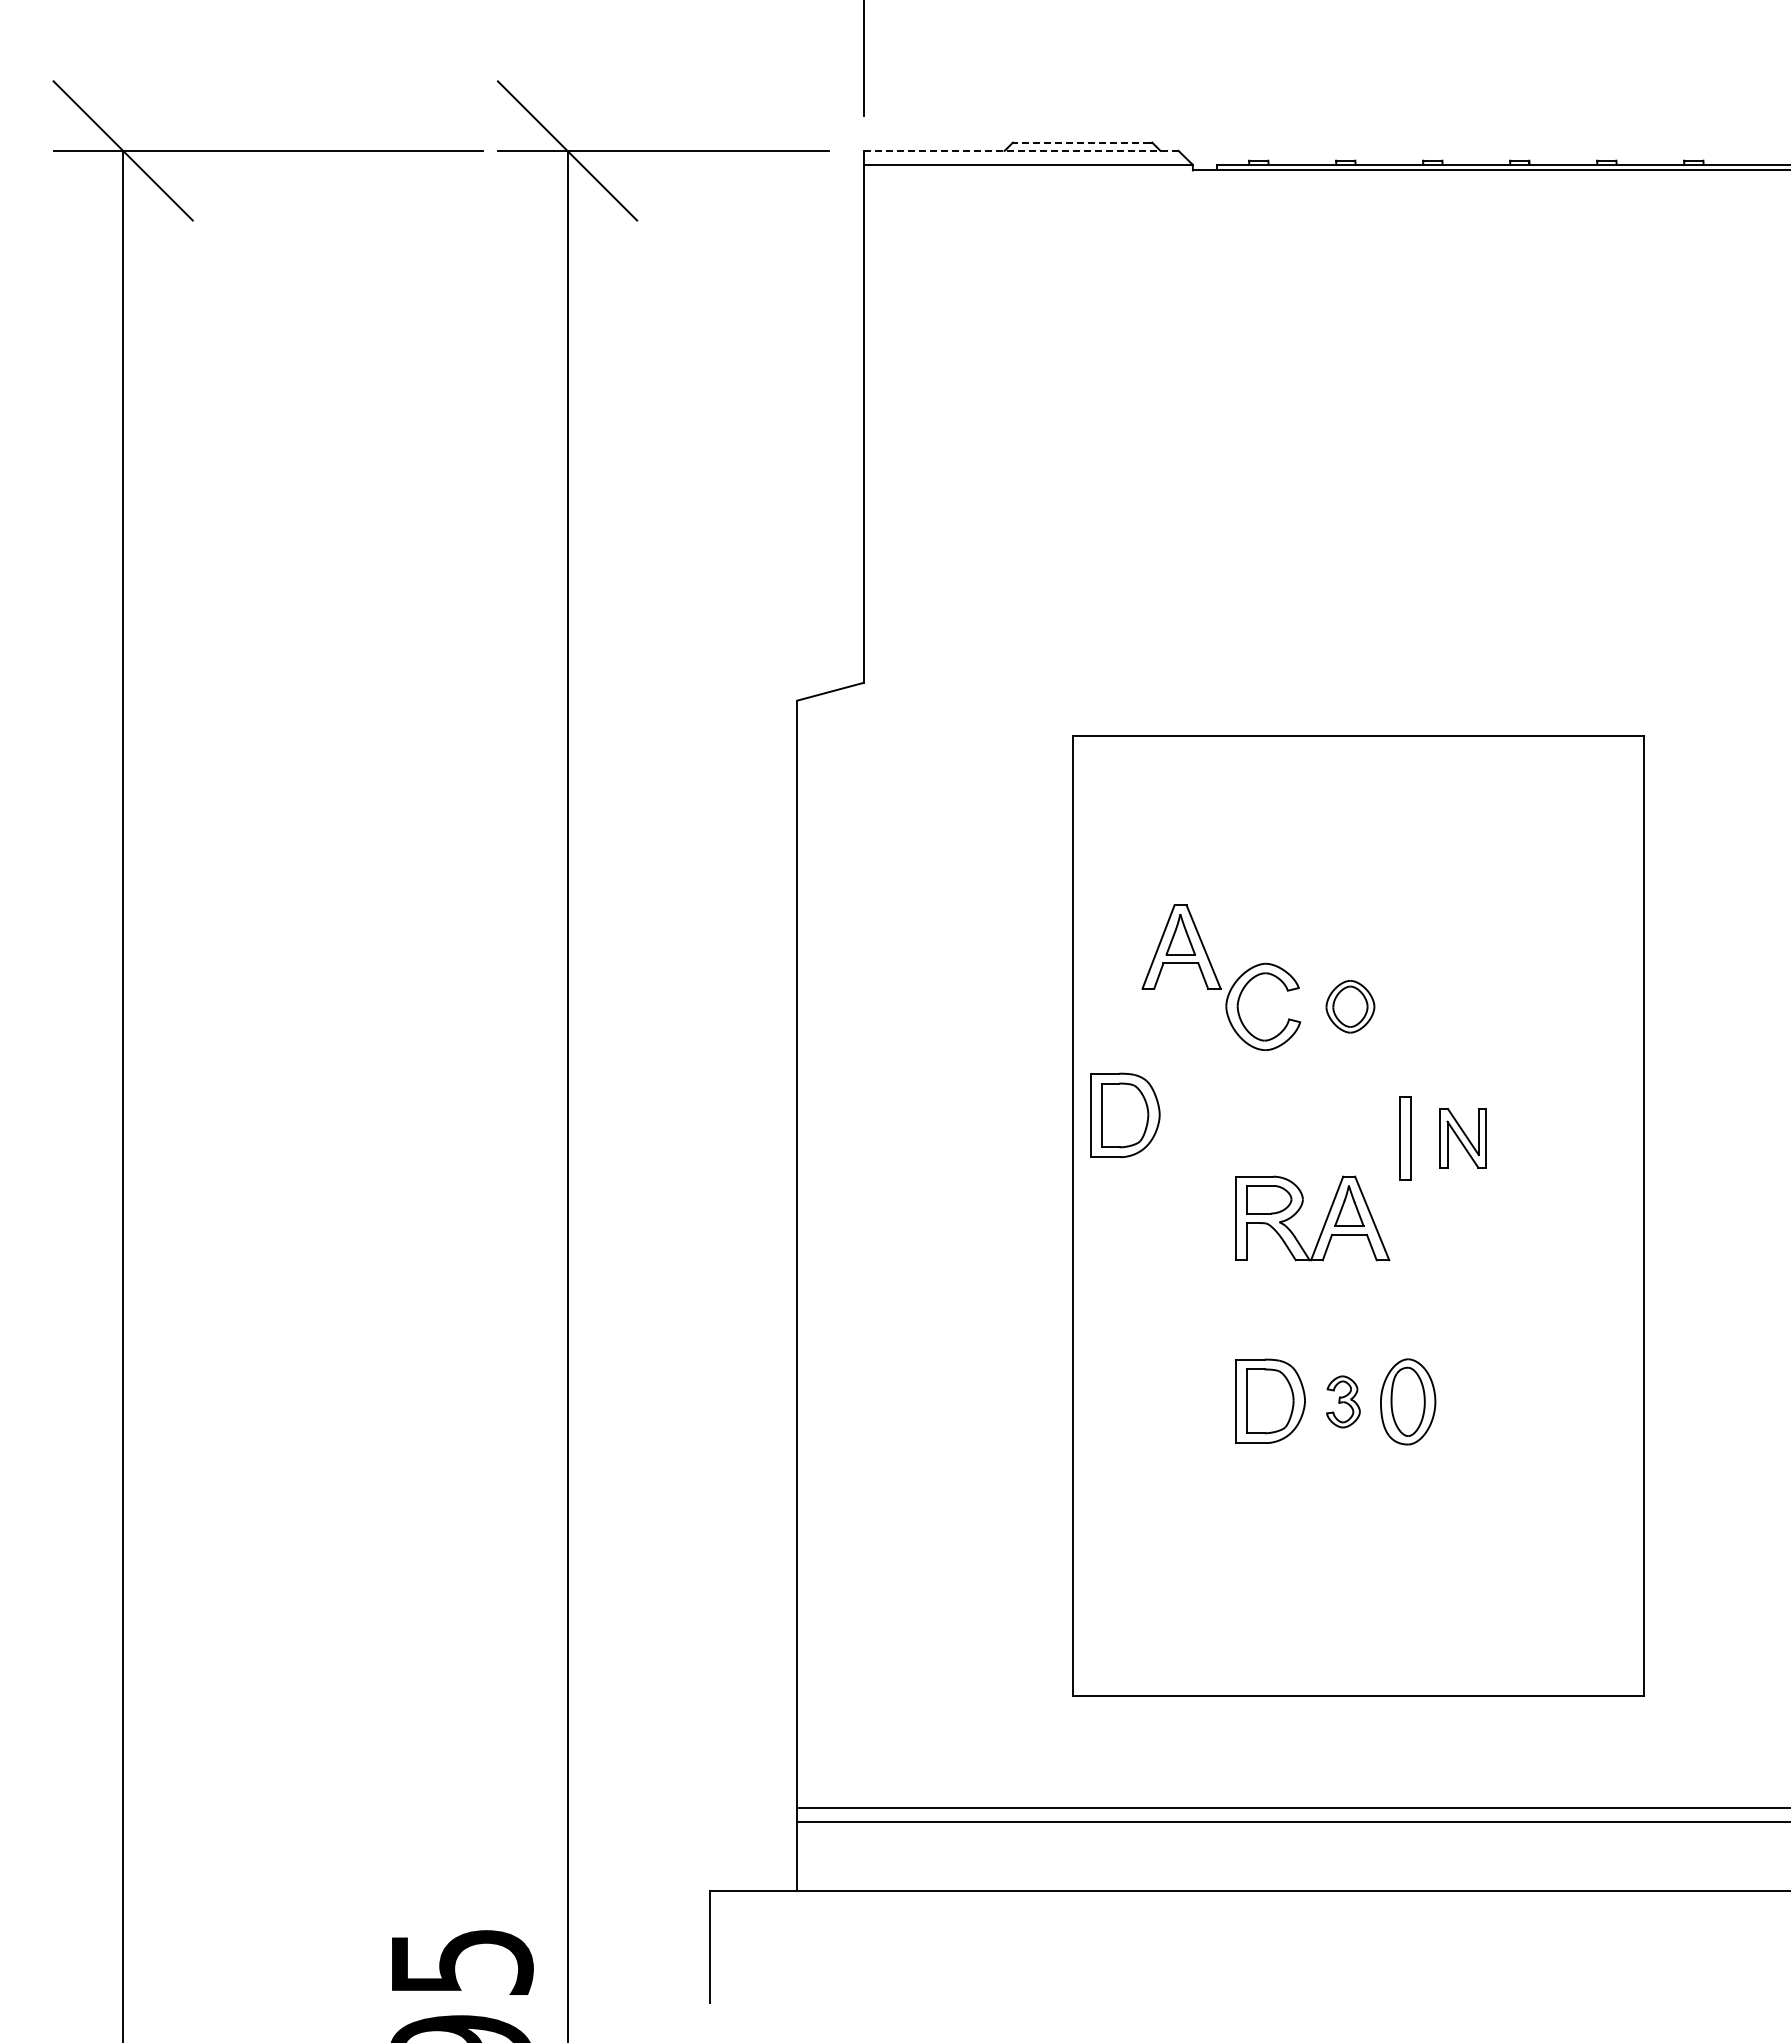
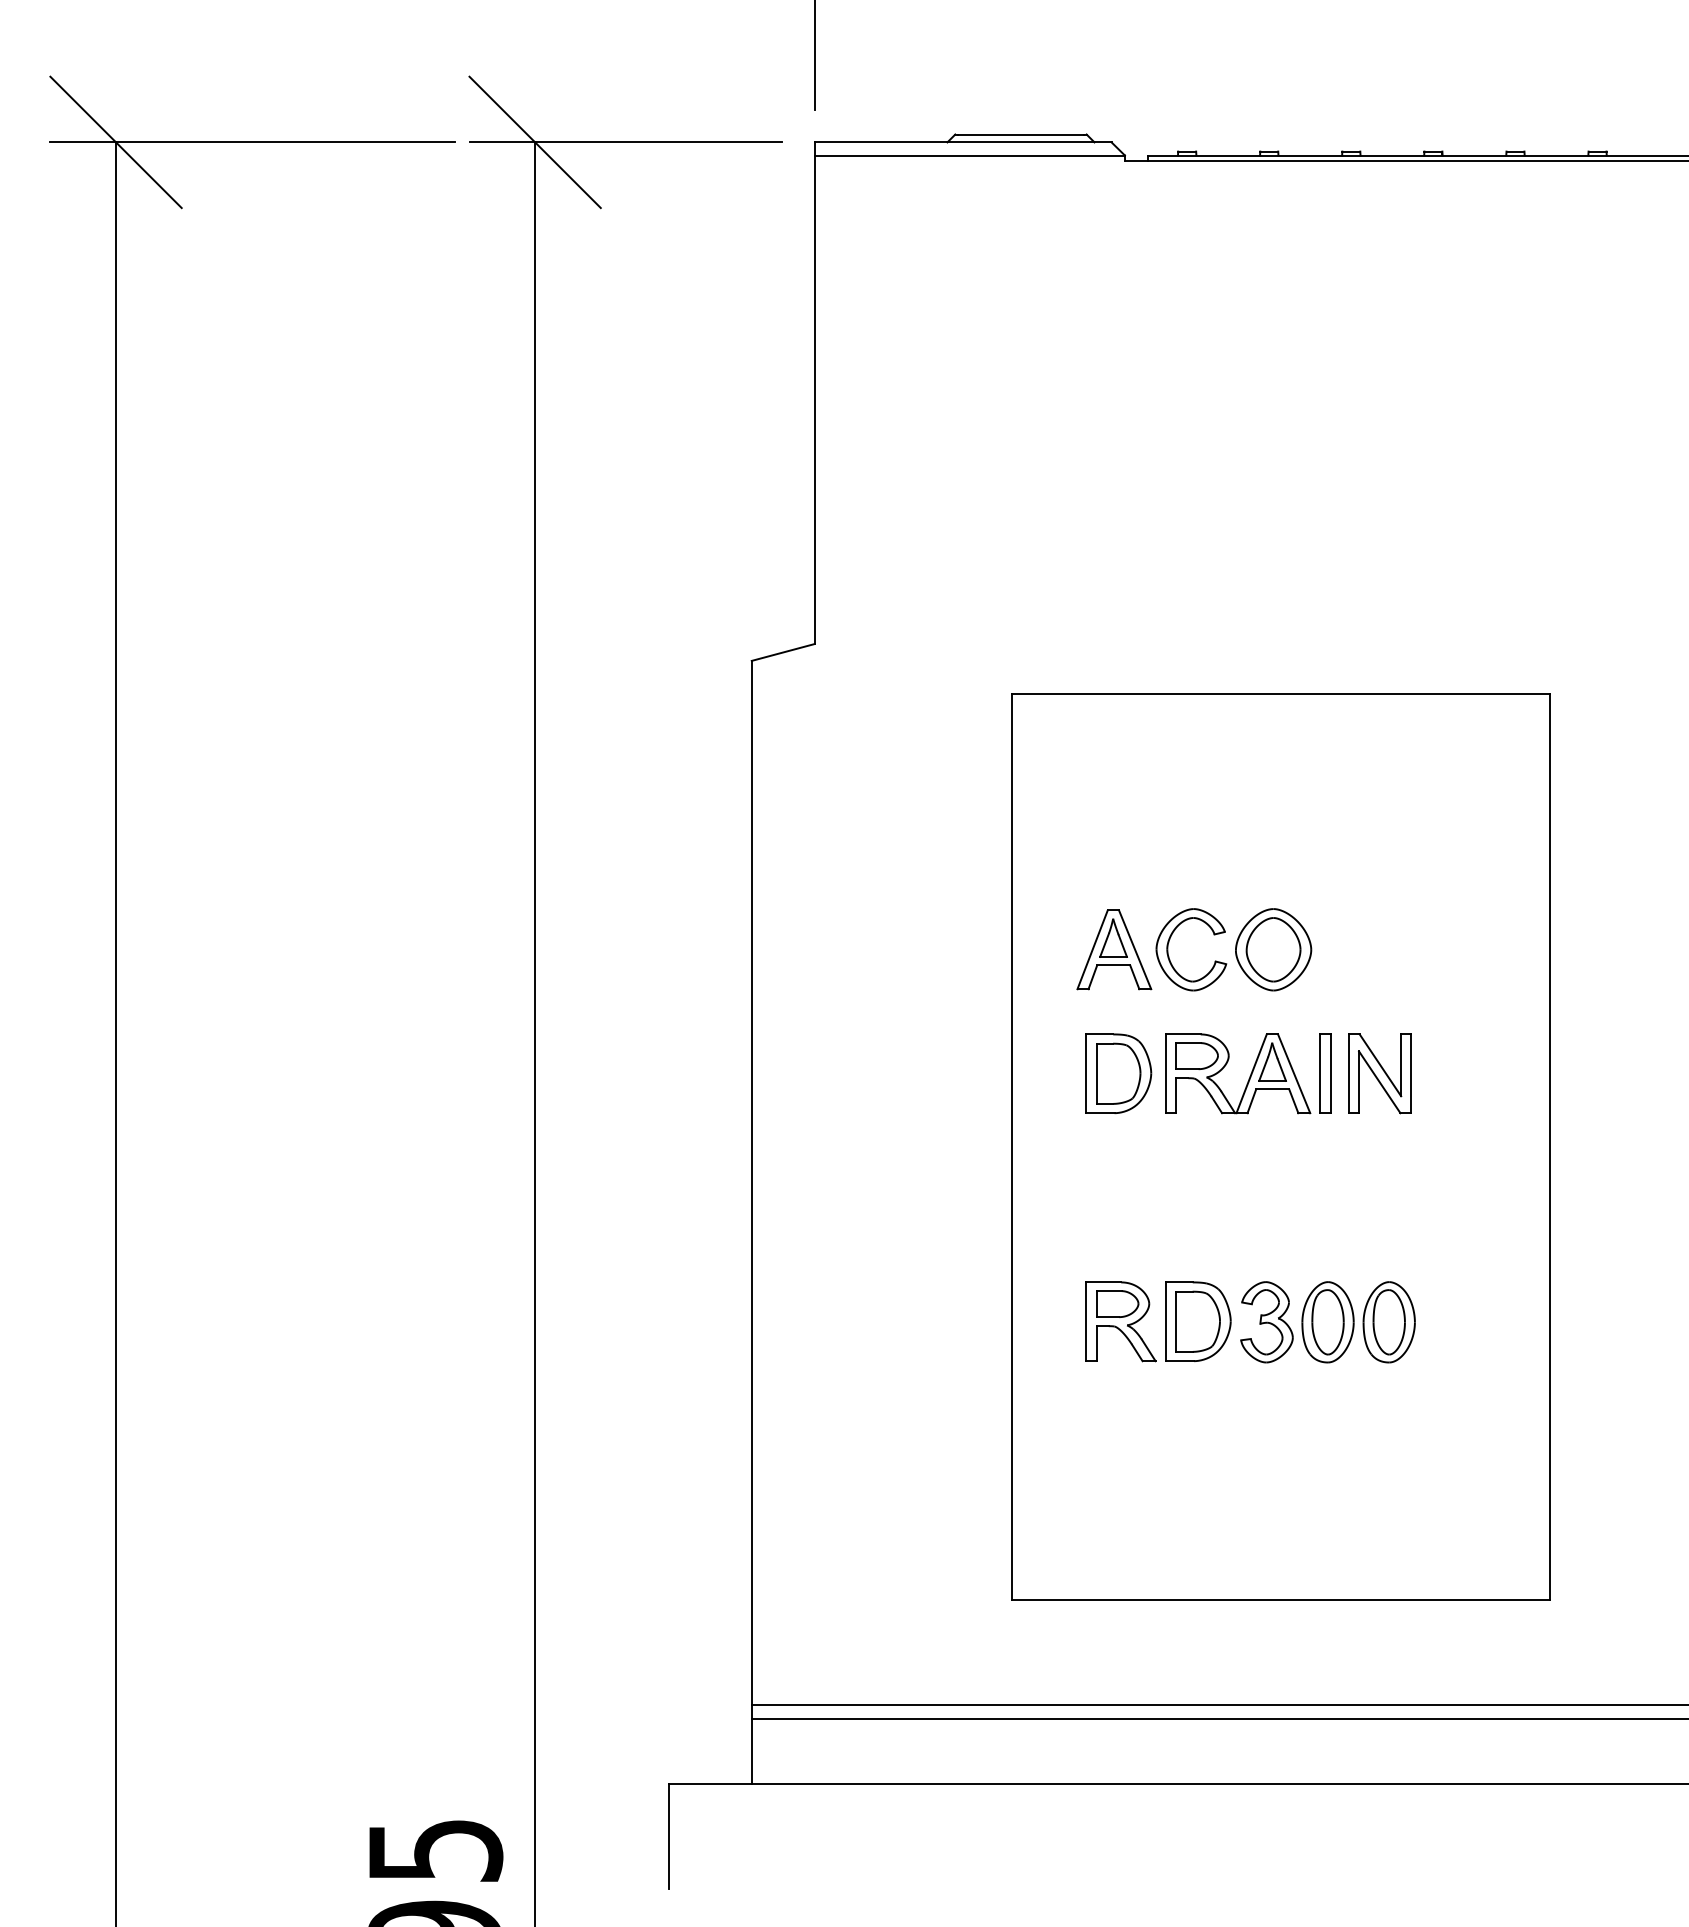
line: (1082, 142) -> (1020, 134), dashed -> solid
line: (1020, 150) -> (962, 141), dashed -> solid
part: (1181, 946) -> (1114, 949), moved
part: (1350, 1006) -> (1273, 949), size x1.67
part: (1125, 1115) -> (1118, 1073), moved
part: (1462, 1138) -> (1379, 1073), size x1.43
part: (1323, 1224) -> (1248, 1079), moved
part: (1188, 1401) -> (1120, 1321), added
part: (1343, 1401) -> (1267, 1321), size x1.67
part: (1473, 1401) -> (1389, 1321), added

